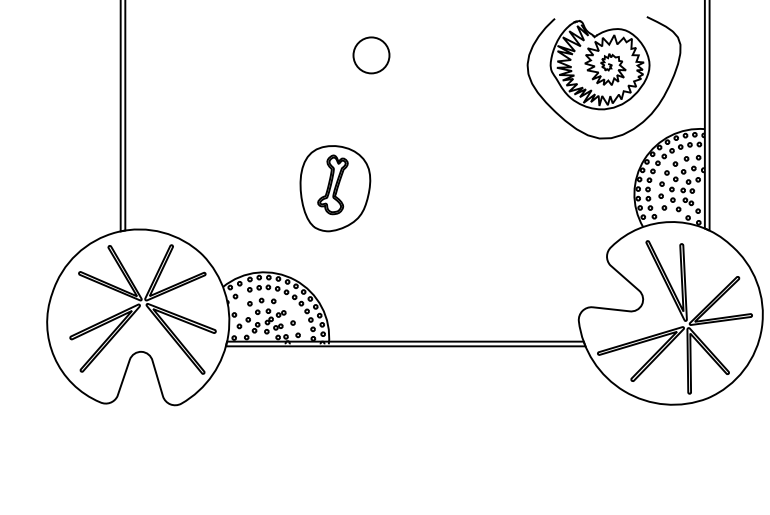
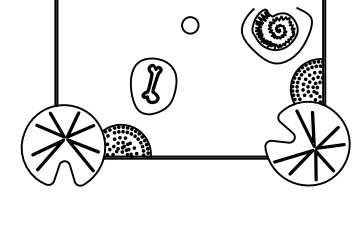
circle: (371, 55) -> (190, 25), moved
part: (334, 188) -> (153, 86), size x1.43

